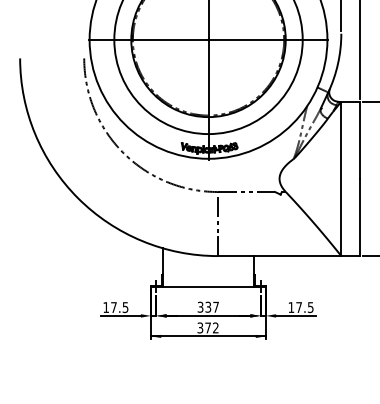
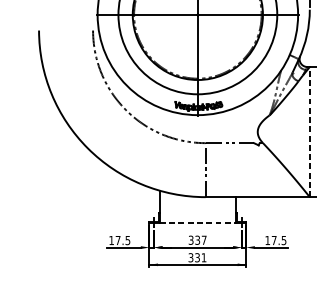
line: (341, 178) -> (309, 131), solid -> dashed
line: (209, 286) -> (198, 222), solid -> dashed
text: (211, 327) -> (200, 257), 372 -> 331

